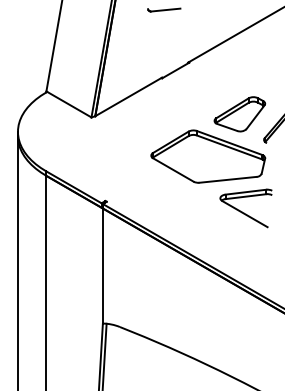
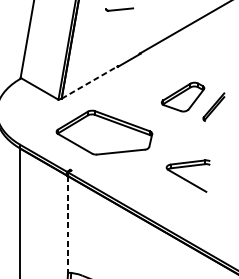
line: (128, 96) -> (89, 82), solid -> dashed
part: (208, 156) -> (104, 132), moved
line: (102, 266) -> (67, 224), solid -> dashed

